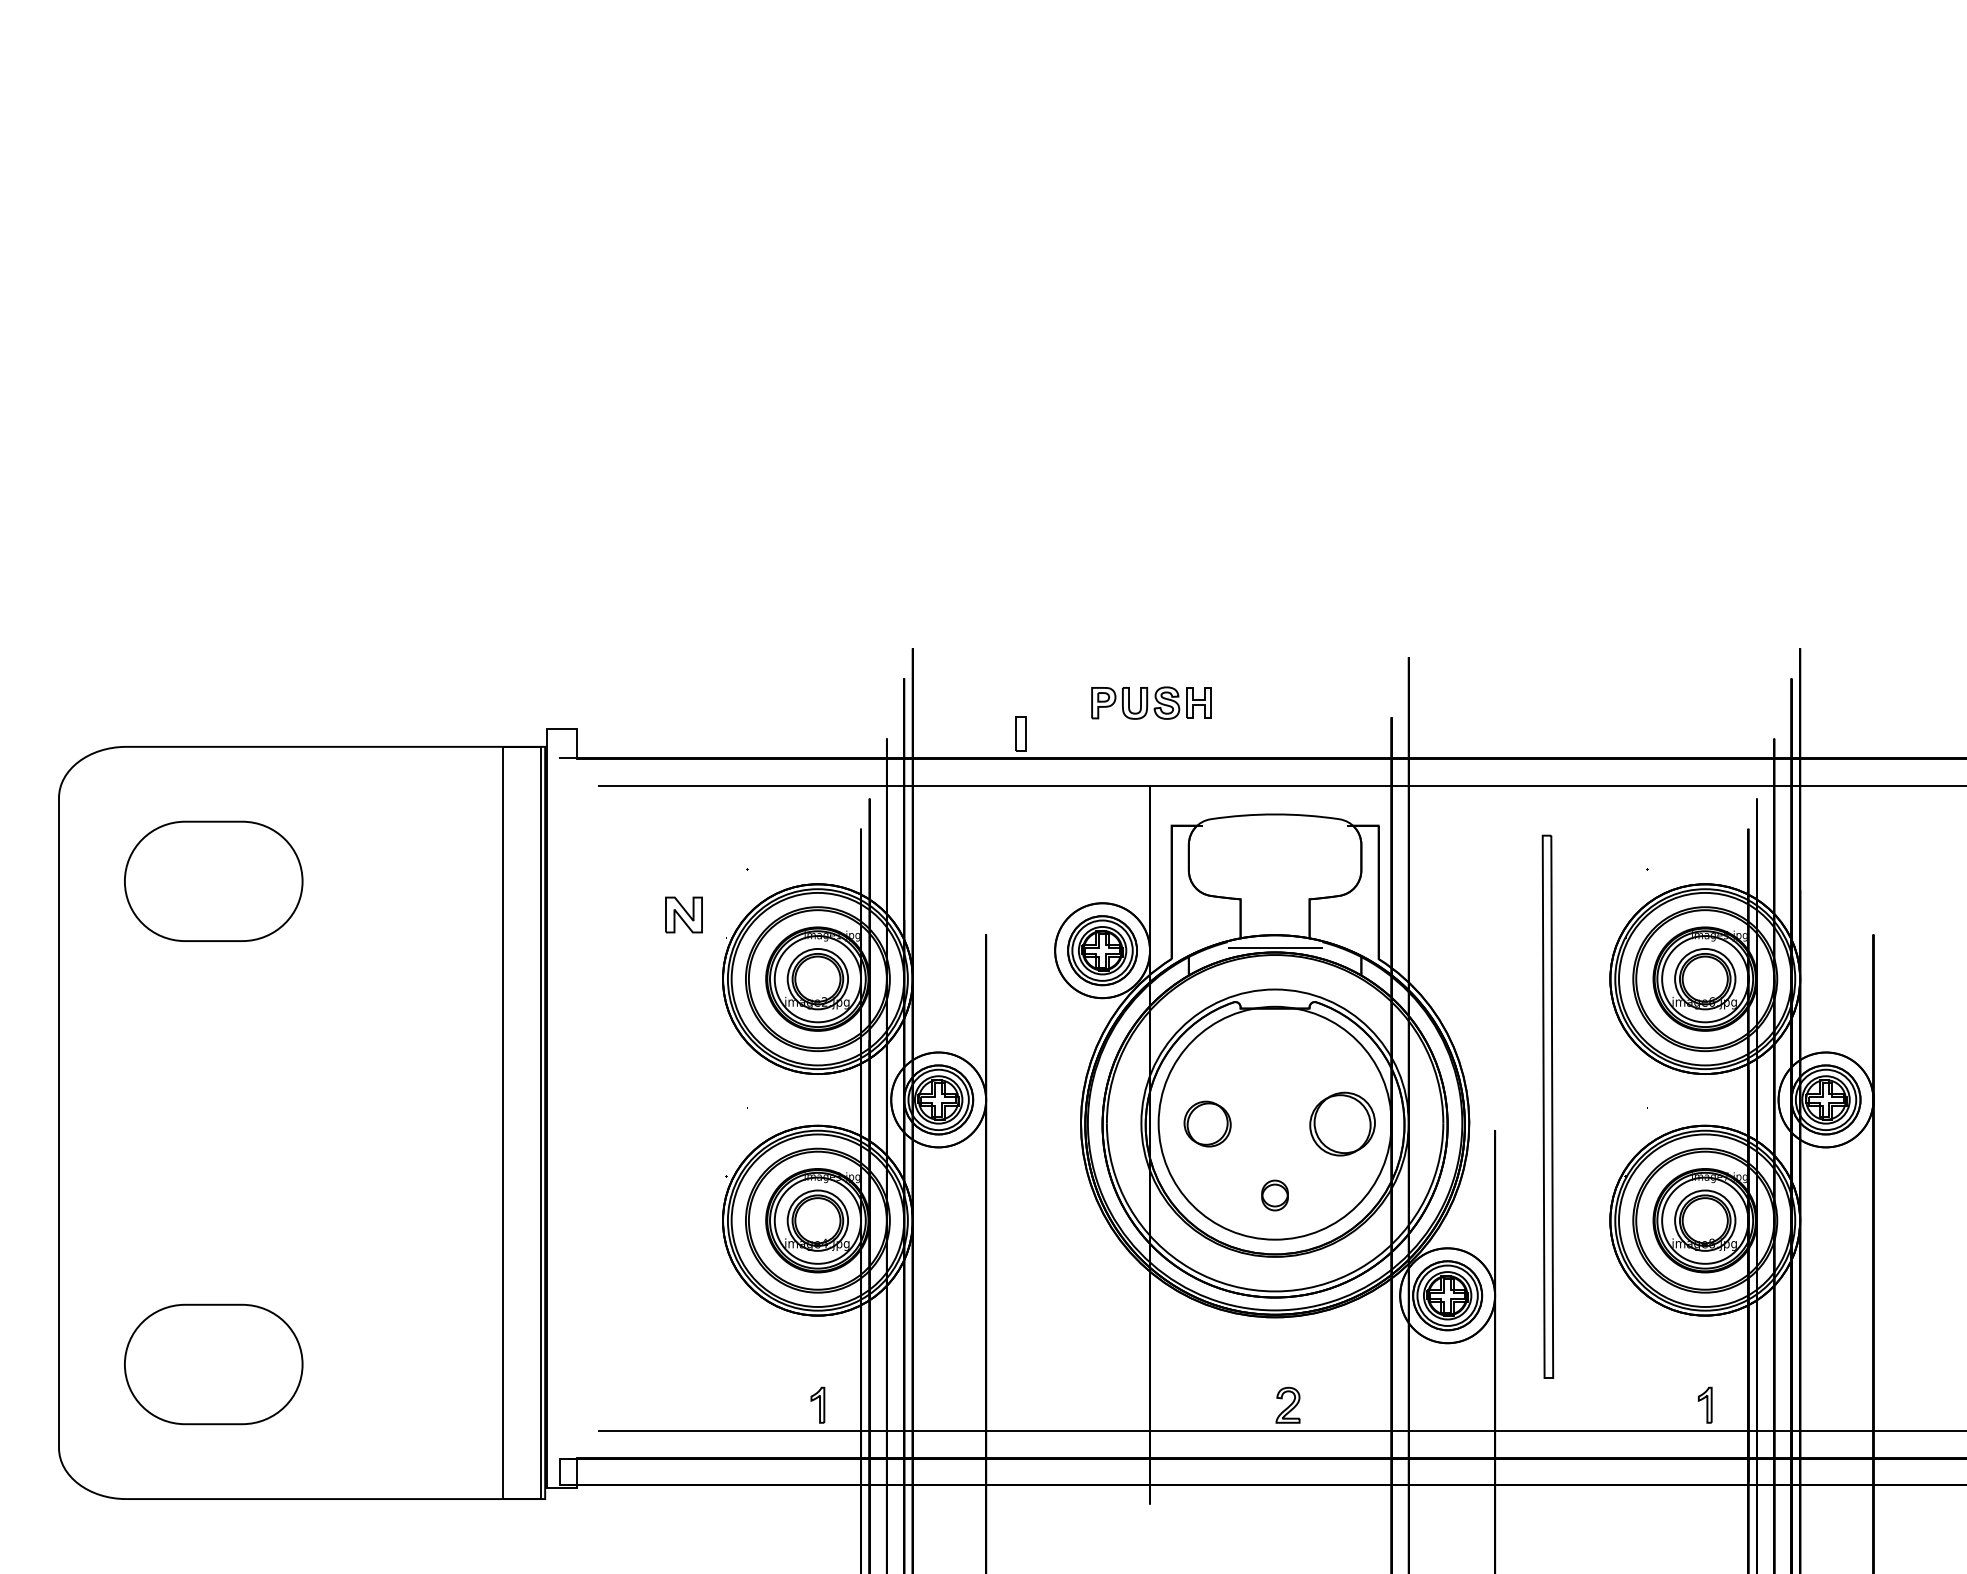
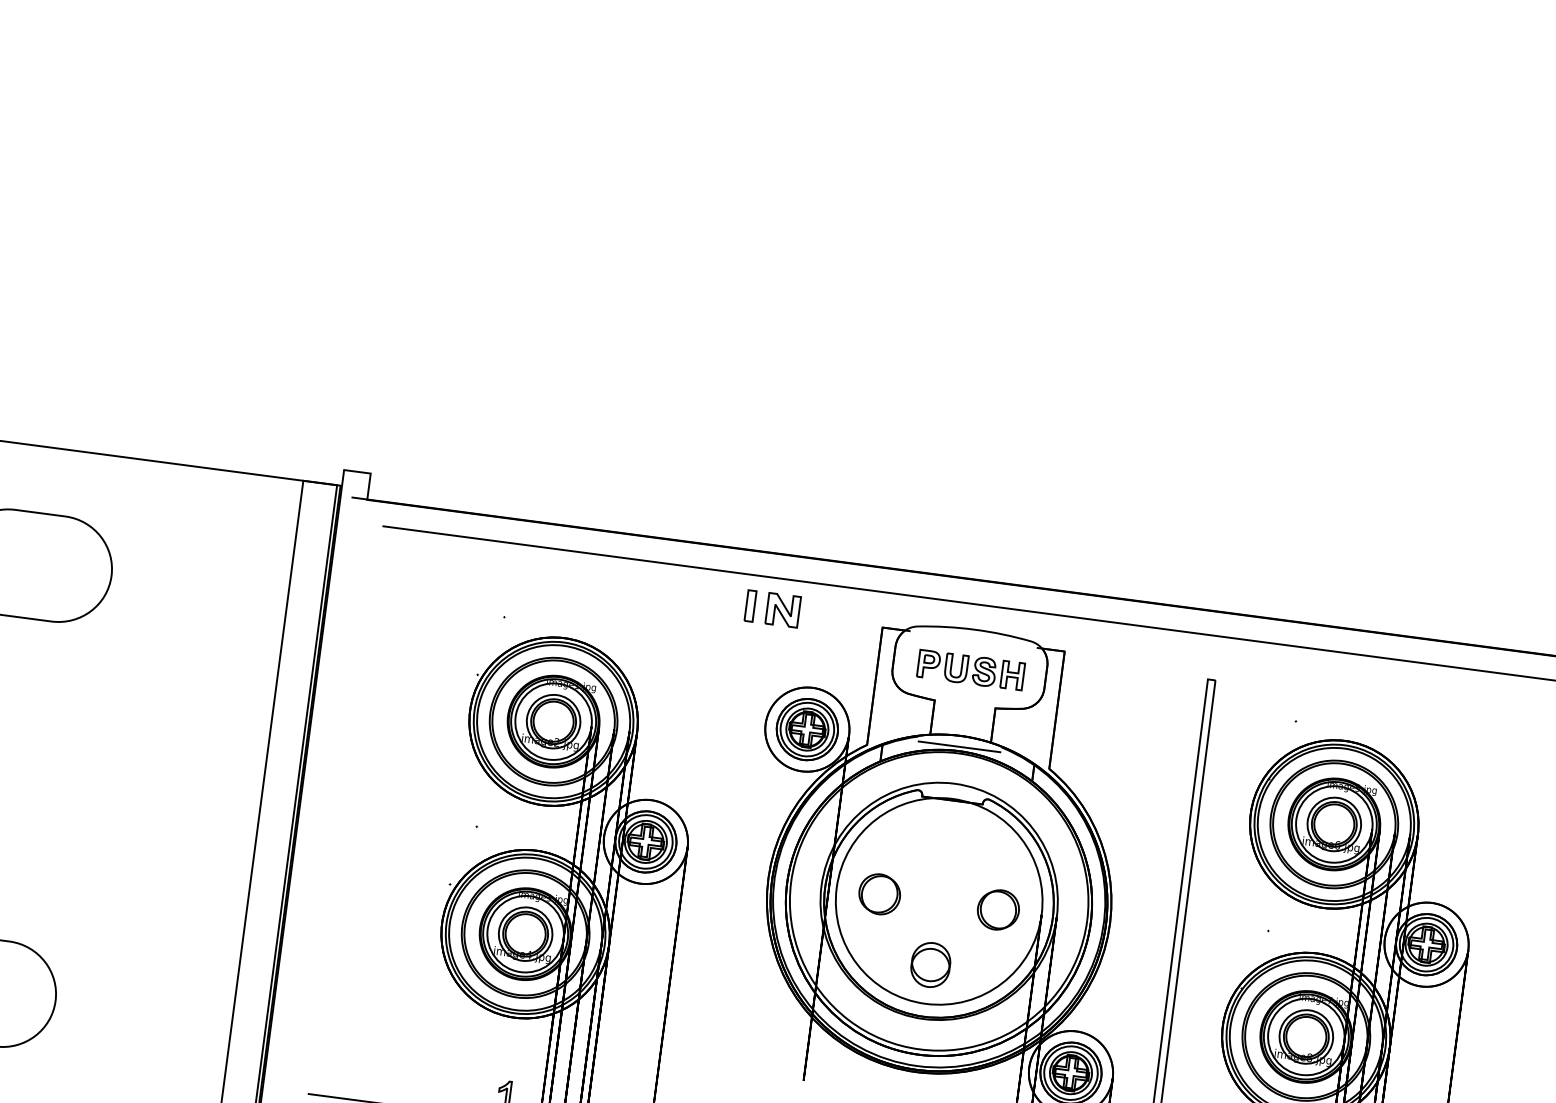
part: (1151, 702) -> (970, 669), moved
part: (1020, 733) -> (750, 605), moved
part: (683, 914) -> (782, 609), moved
part: (1342, 1123) -> (998, 909), size x0.71
part: (1274, 1195) -> (930, 964), size x1.67

